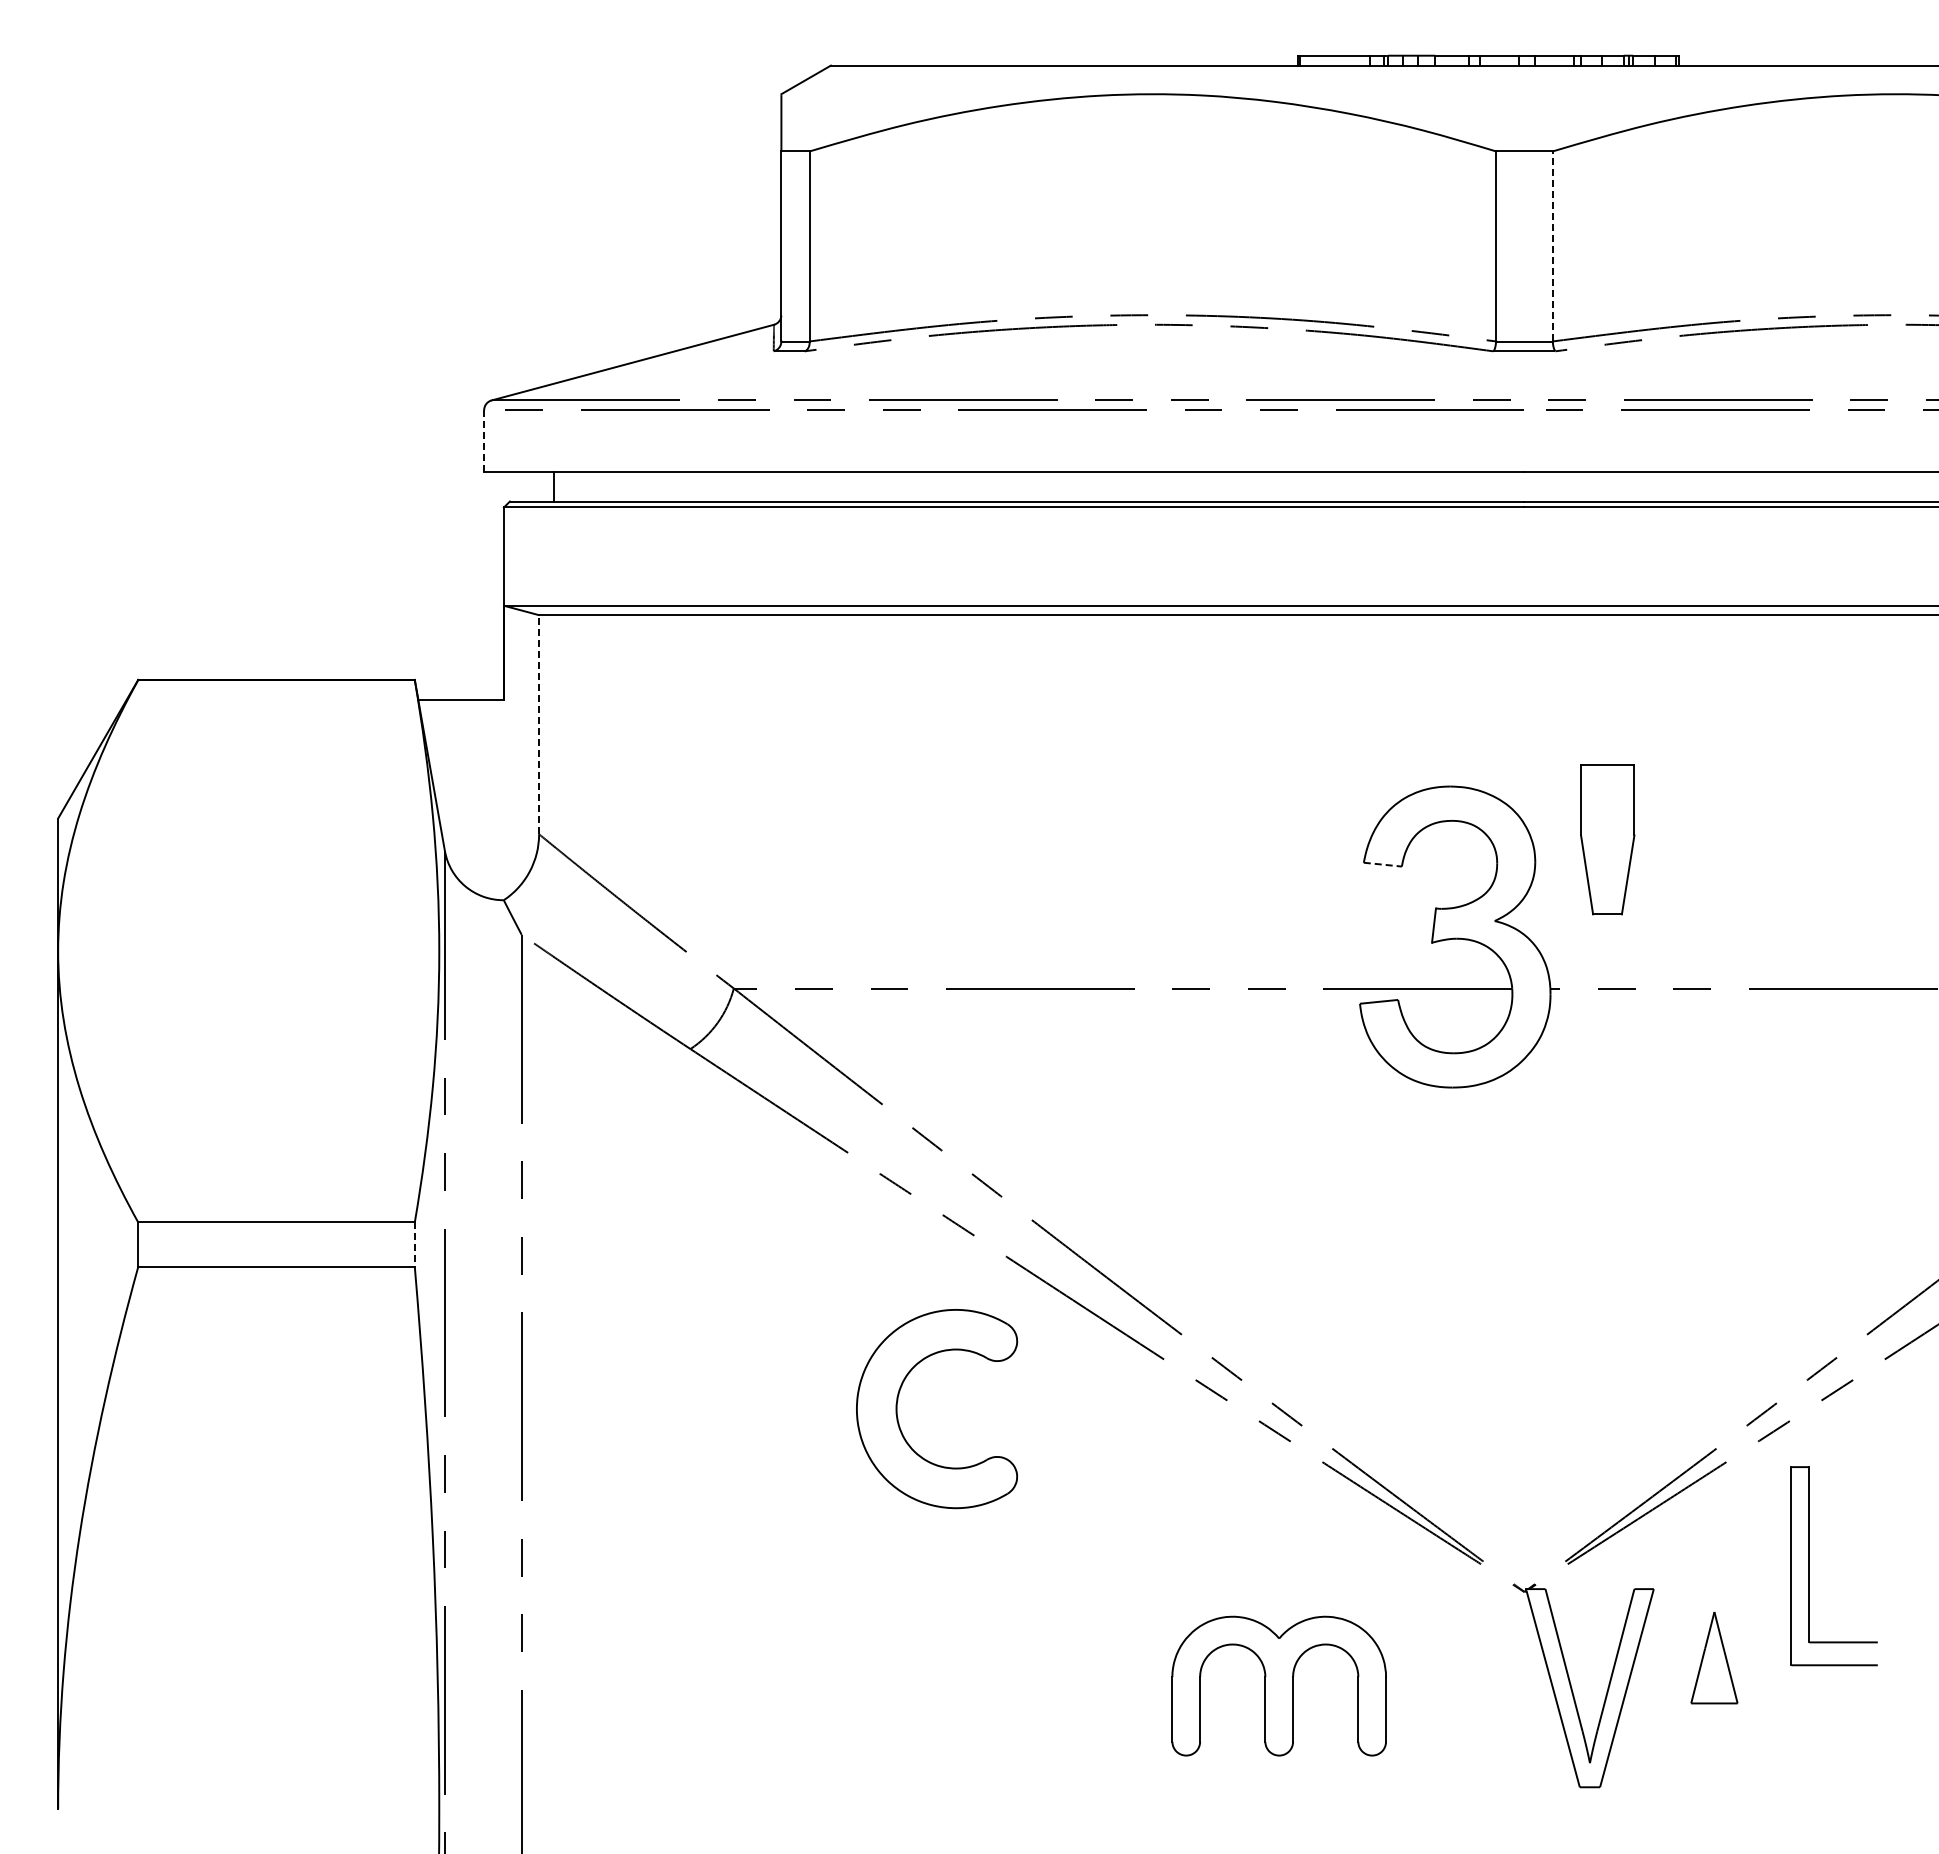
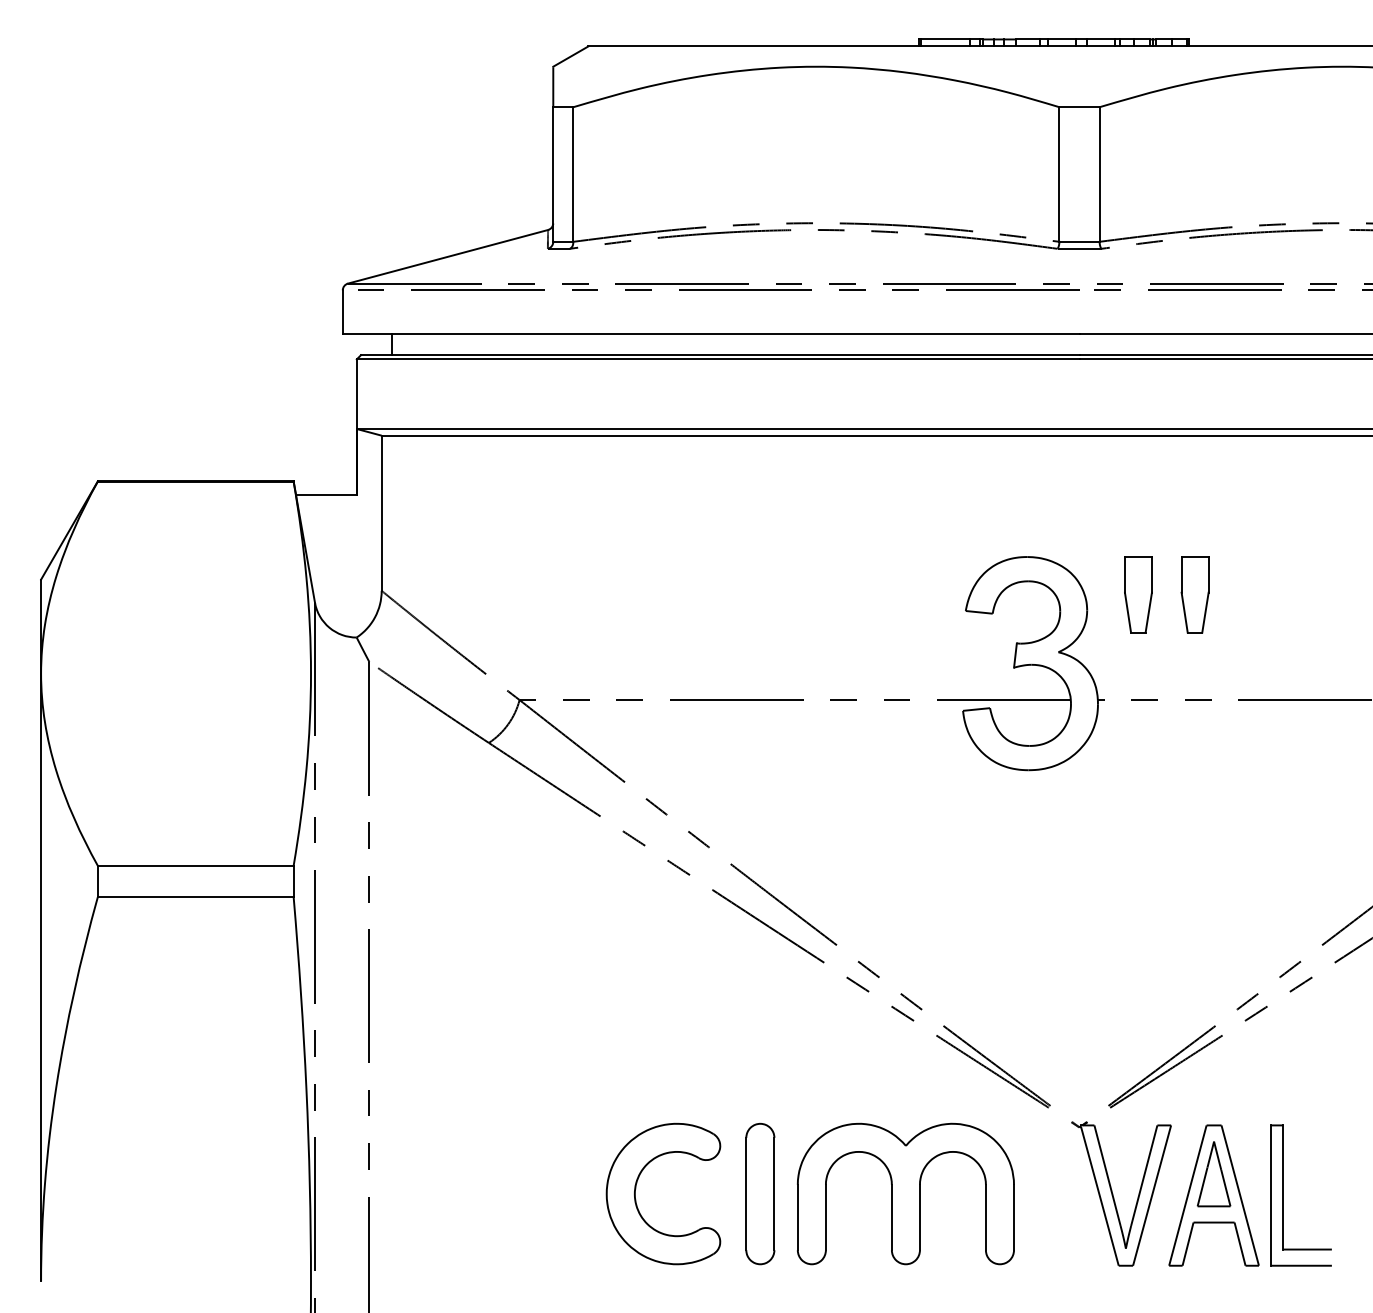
line: (1552, 245) -> (1099, 173), dashed -> solid
line: (484, 440) -> (343, 311), dashed -> solid
line: (539, 724) -> (381, 513), dashed -> solid
part: (1607, 840) -> (1138, 595), size x0.71
part: (1687, 840) -> (1194, 595), added
line: (1382, 864) -> (978, 612), dashed -> solid
line: (414, 1245) -> (293, 882), dashed -> solid
part: (898, 1417) -> (636, 1200), moved
part: (1809, 1566) -> (1283, 1195), moved
part: (1073, 1686) -> (760, 1194), added
part: (1278, 1686) -> (905, 1194), size x1.43
part: (1714, 1688) -> (1214, 1195), added

